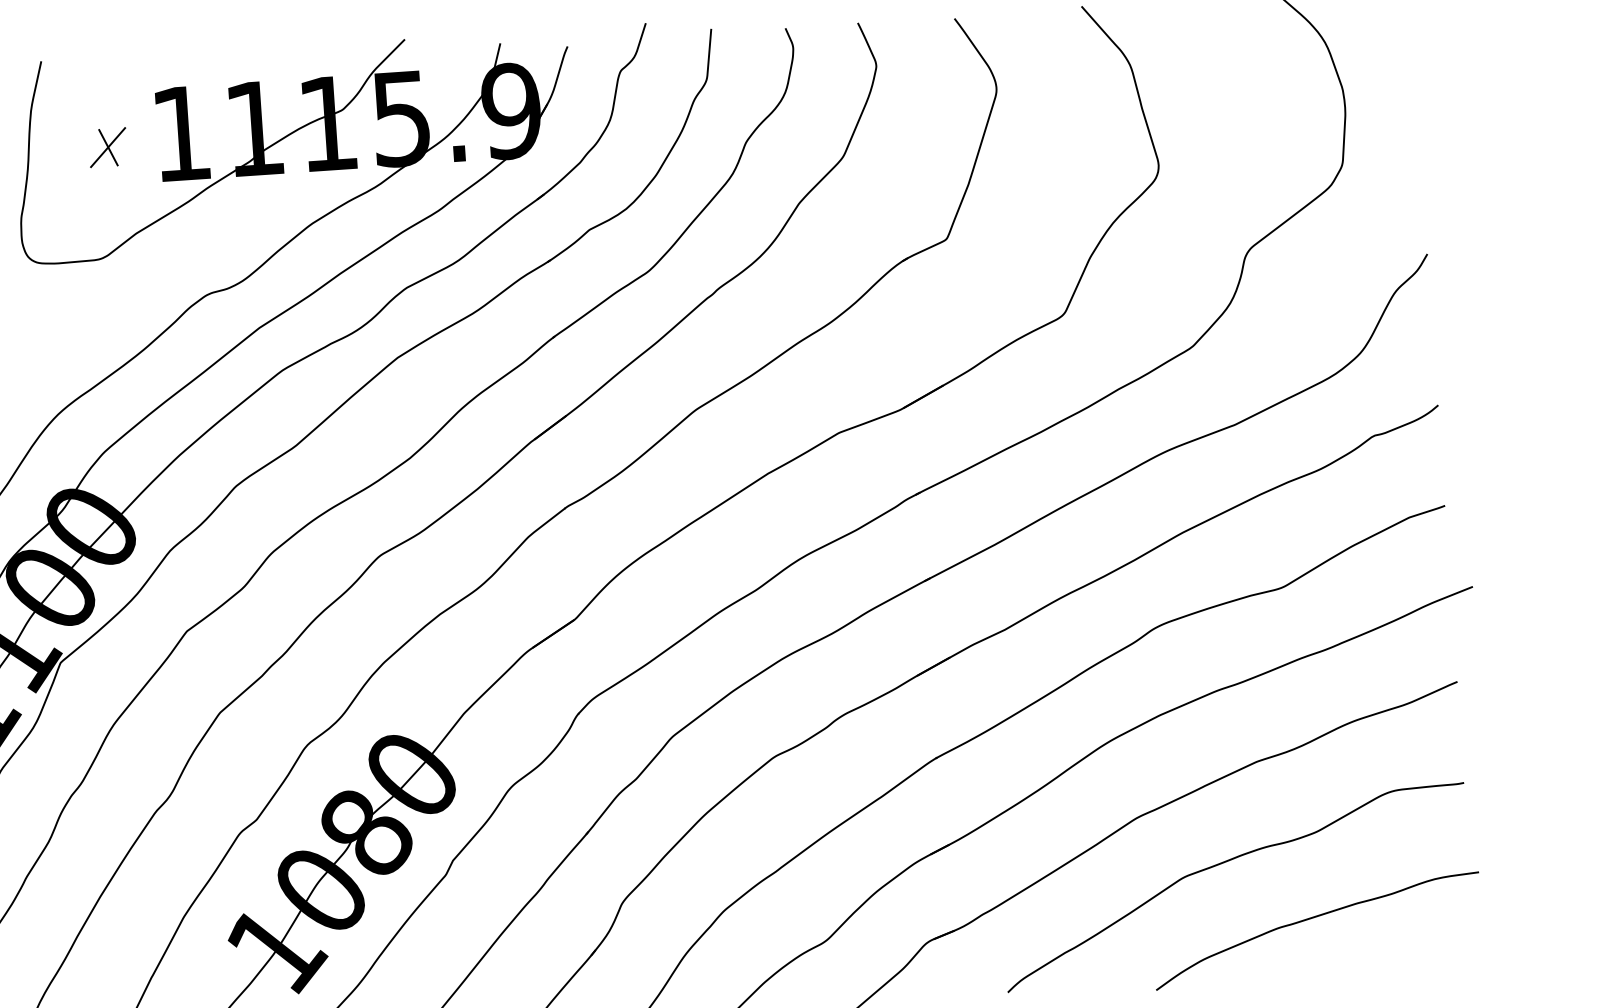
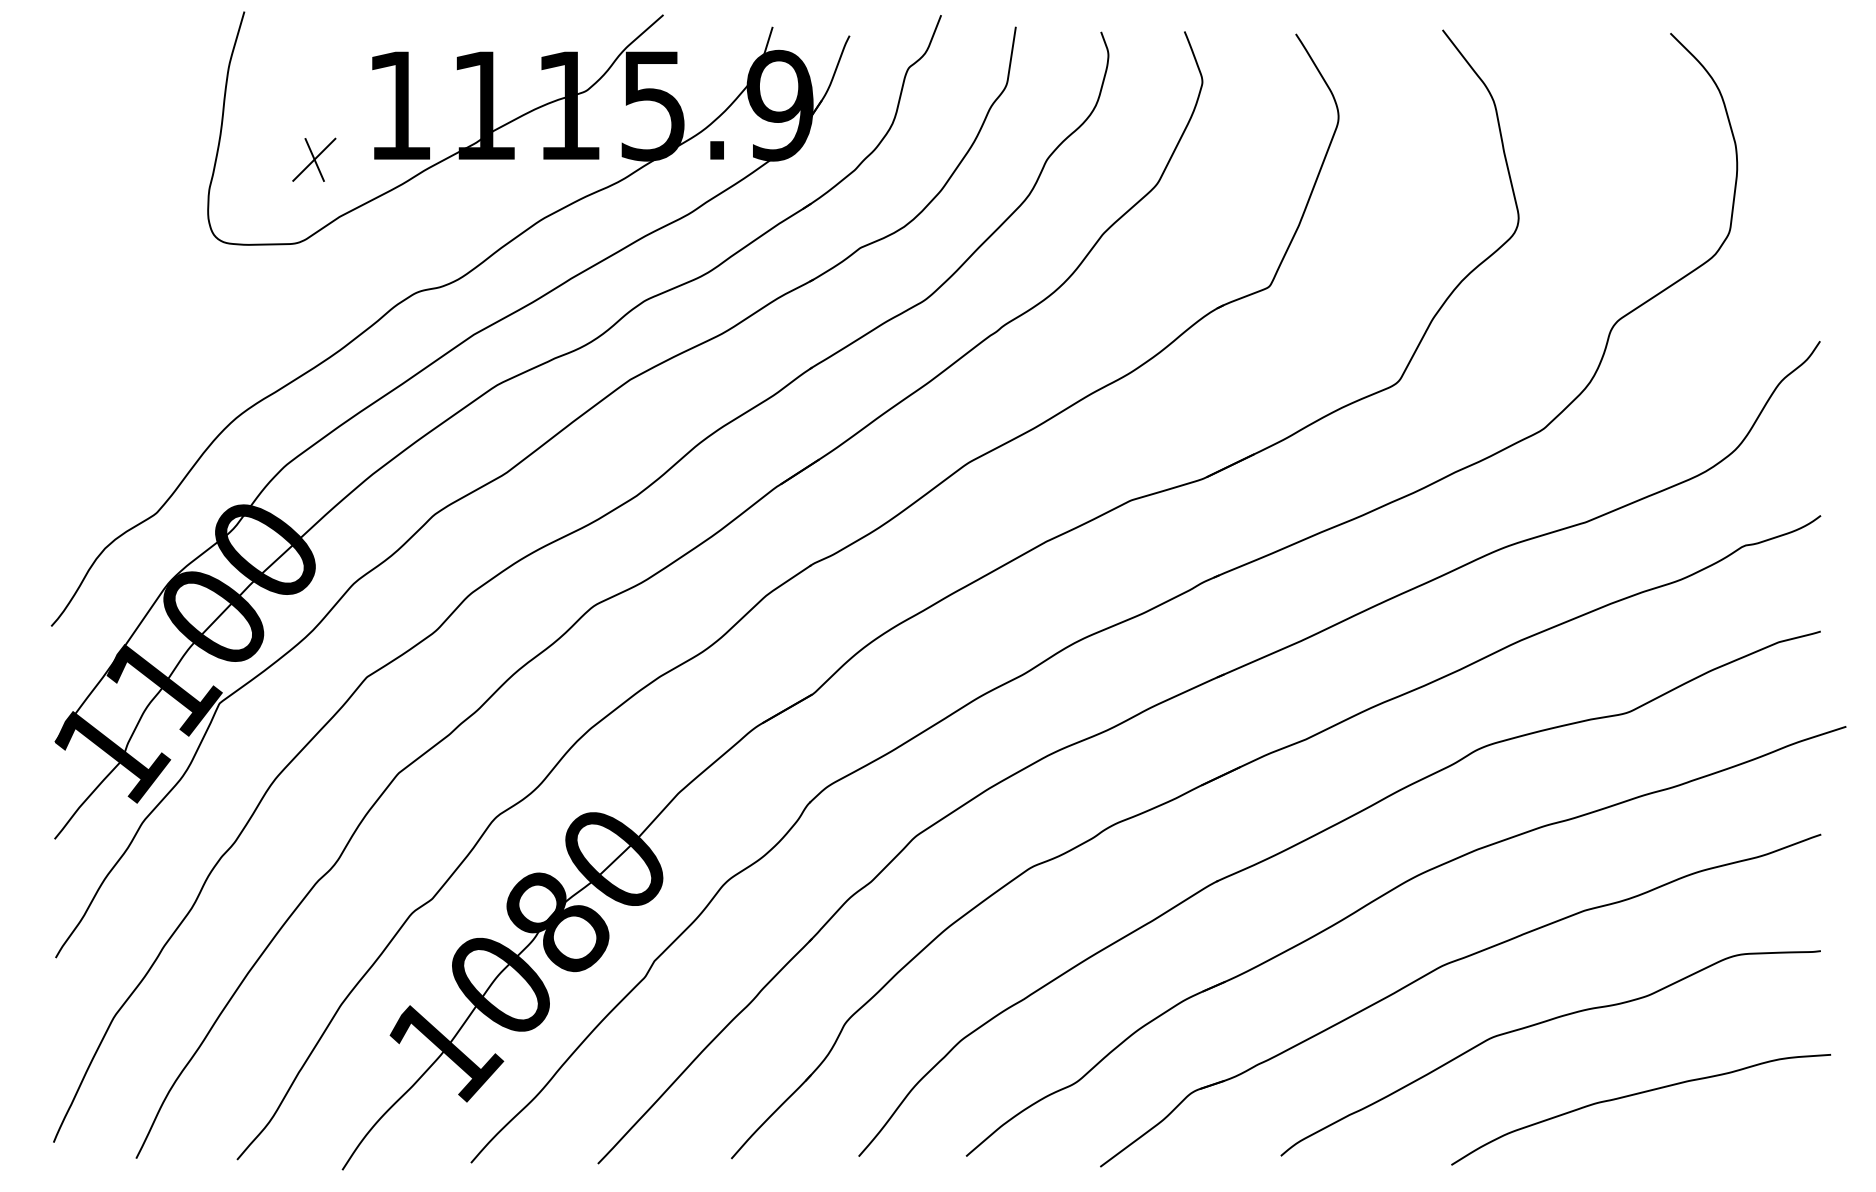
part: (108, 147) -> (314, 159), moved

